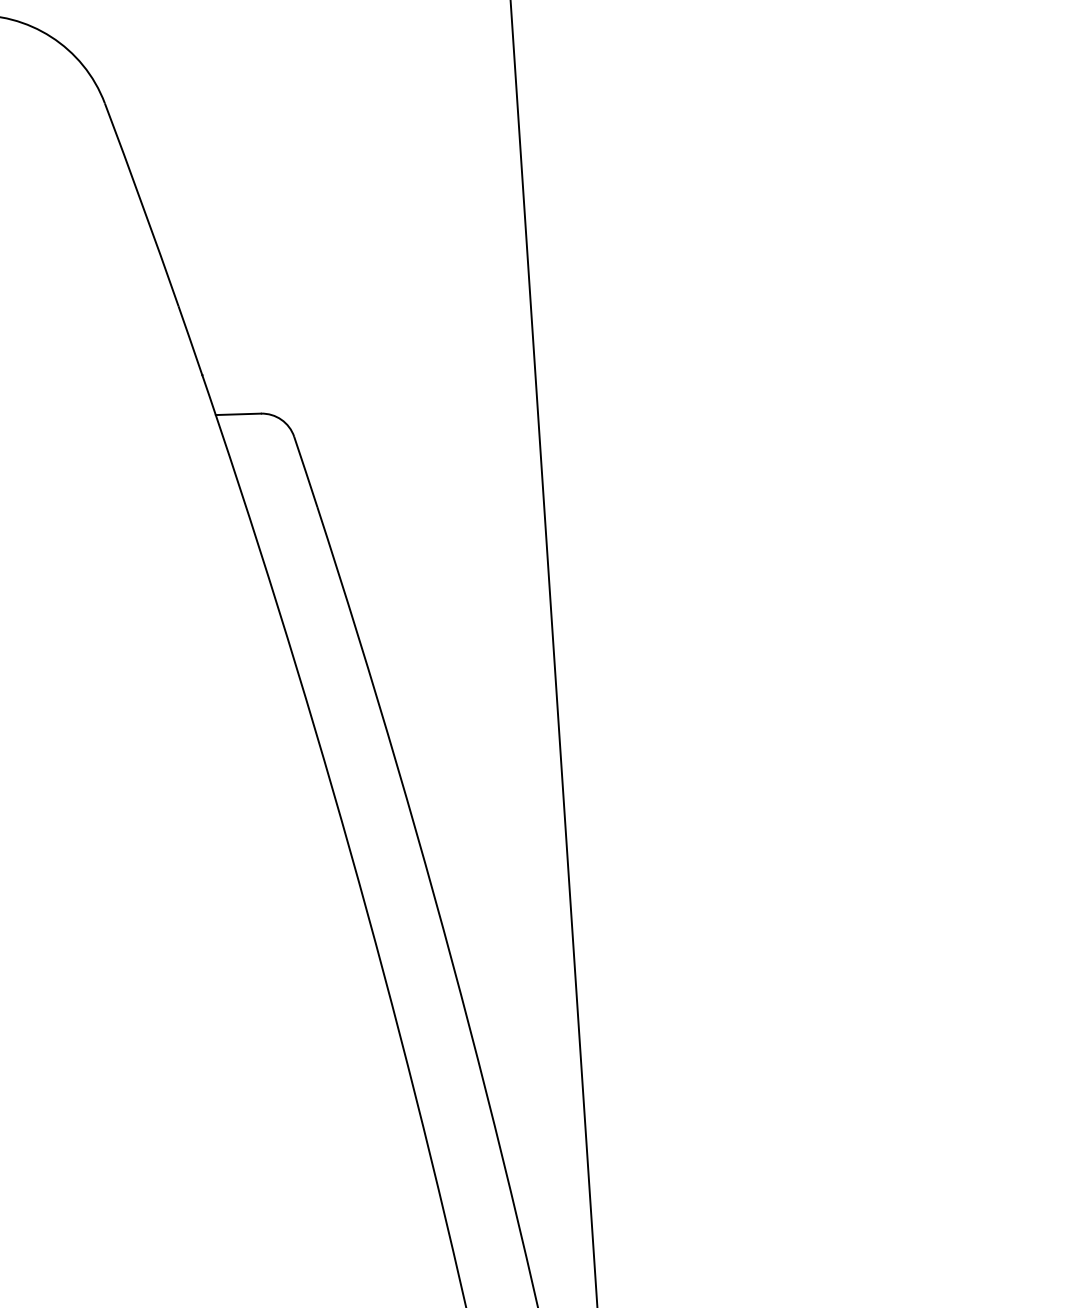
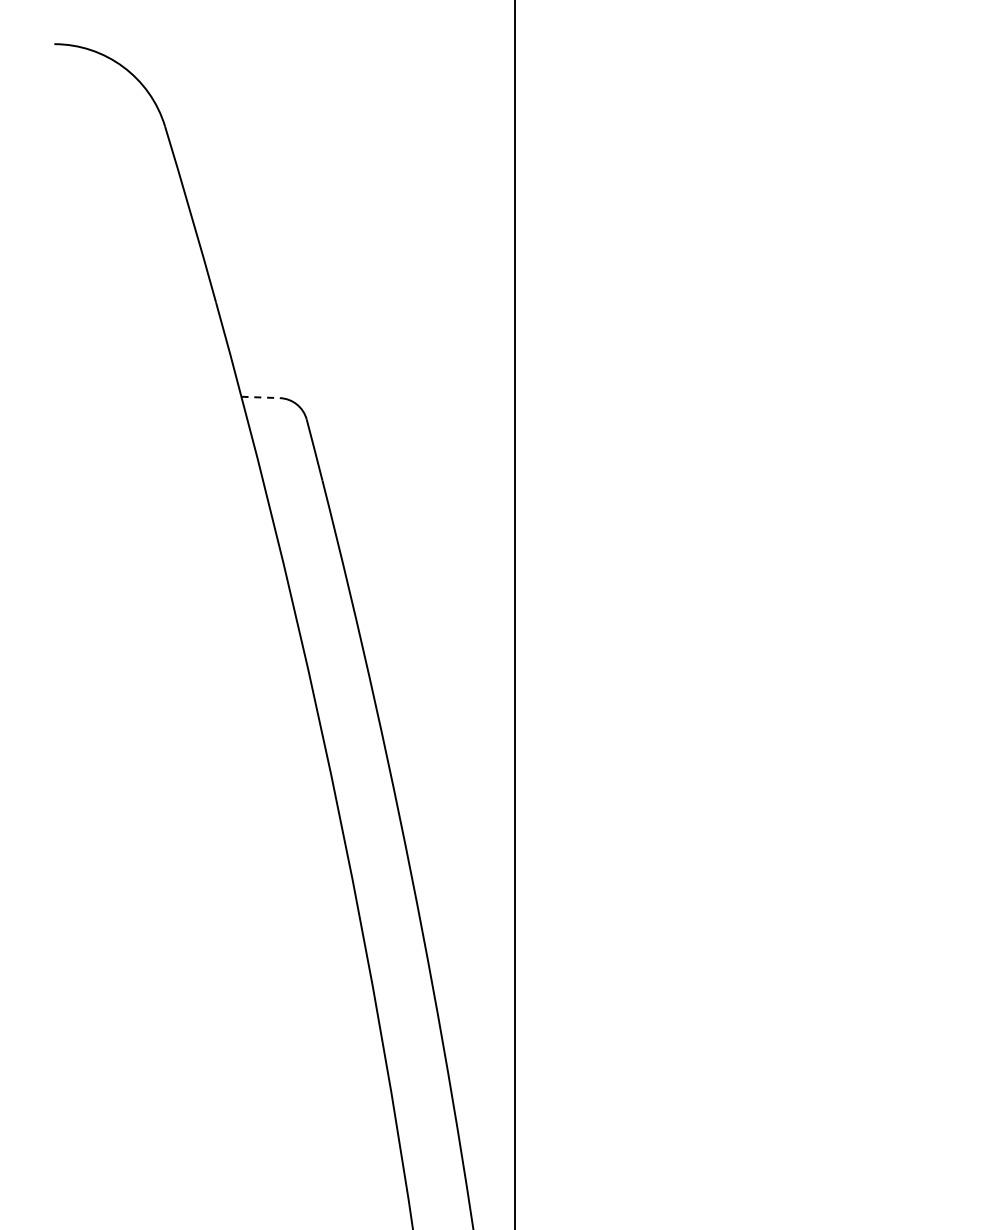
line: (239, 414) -> (261, 397), solid -> dashed

